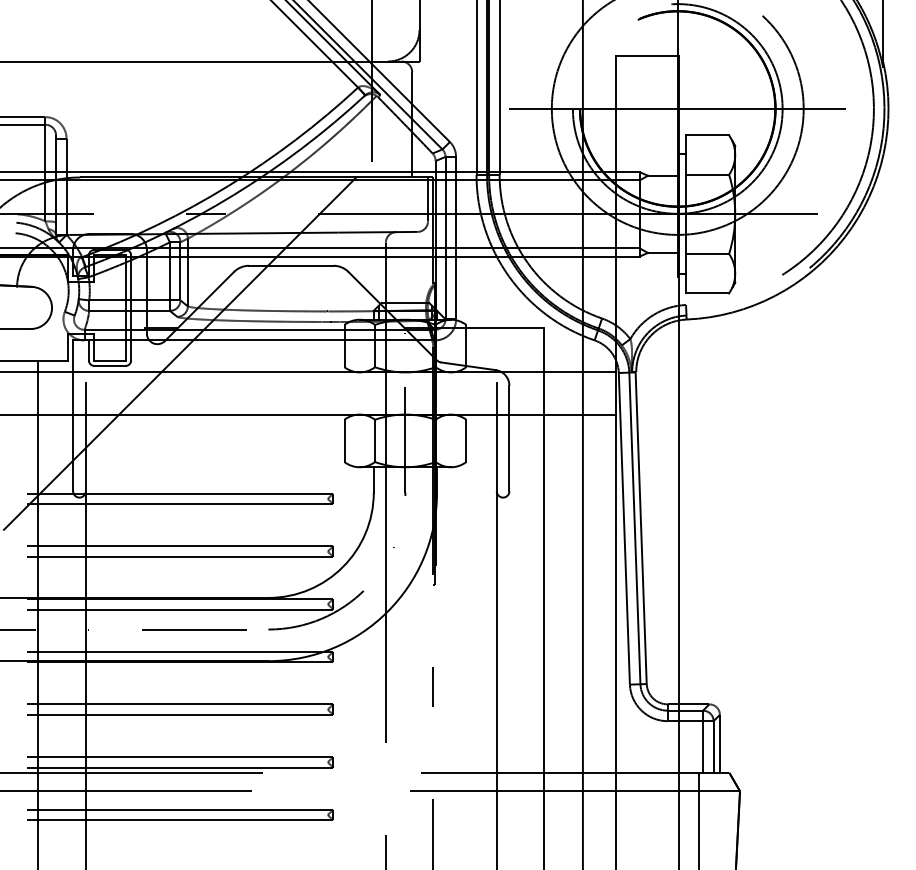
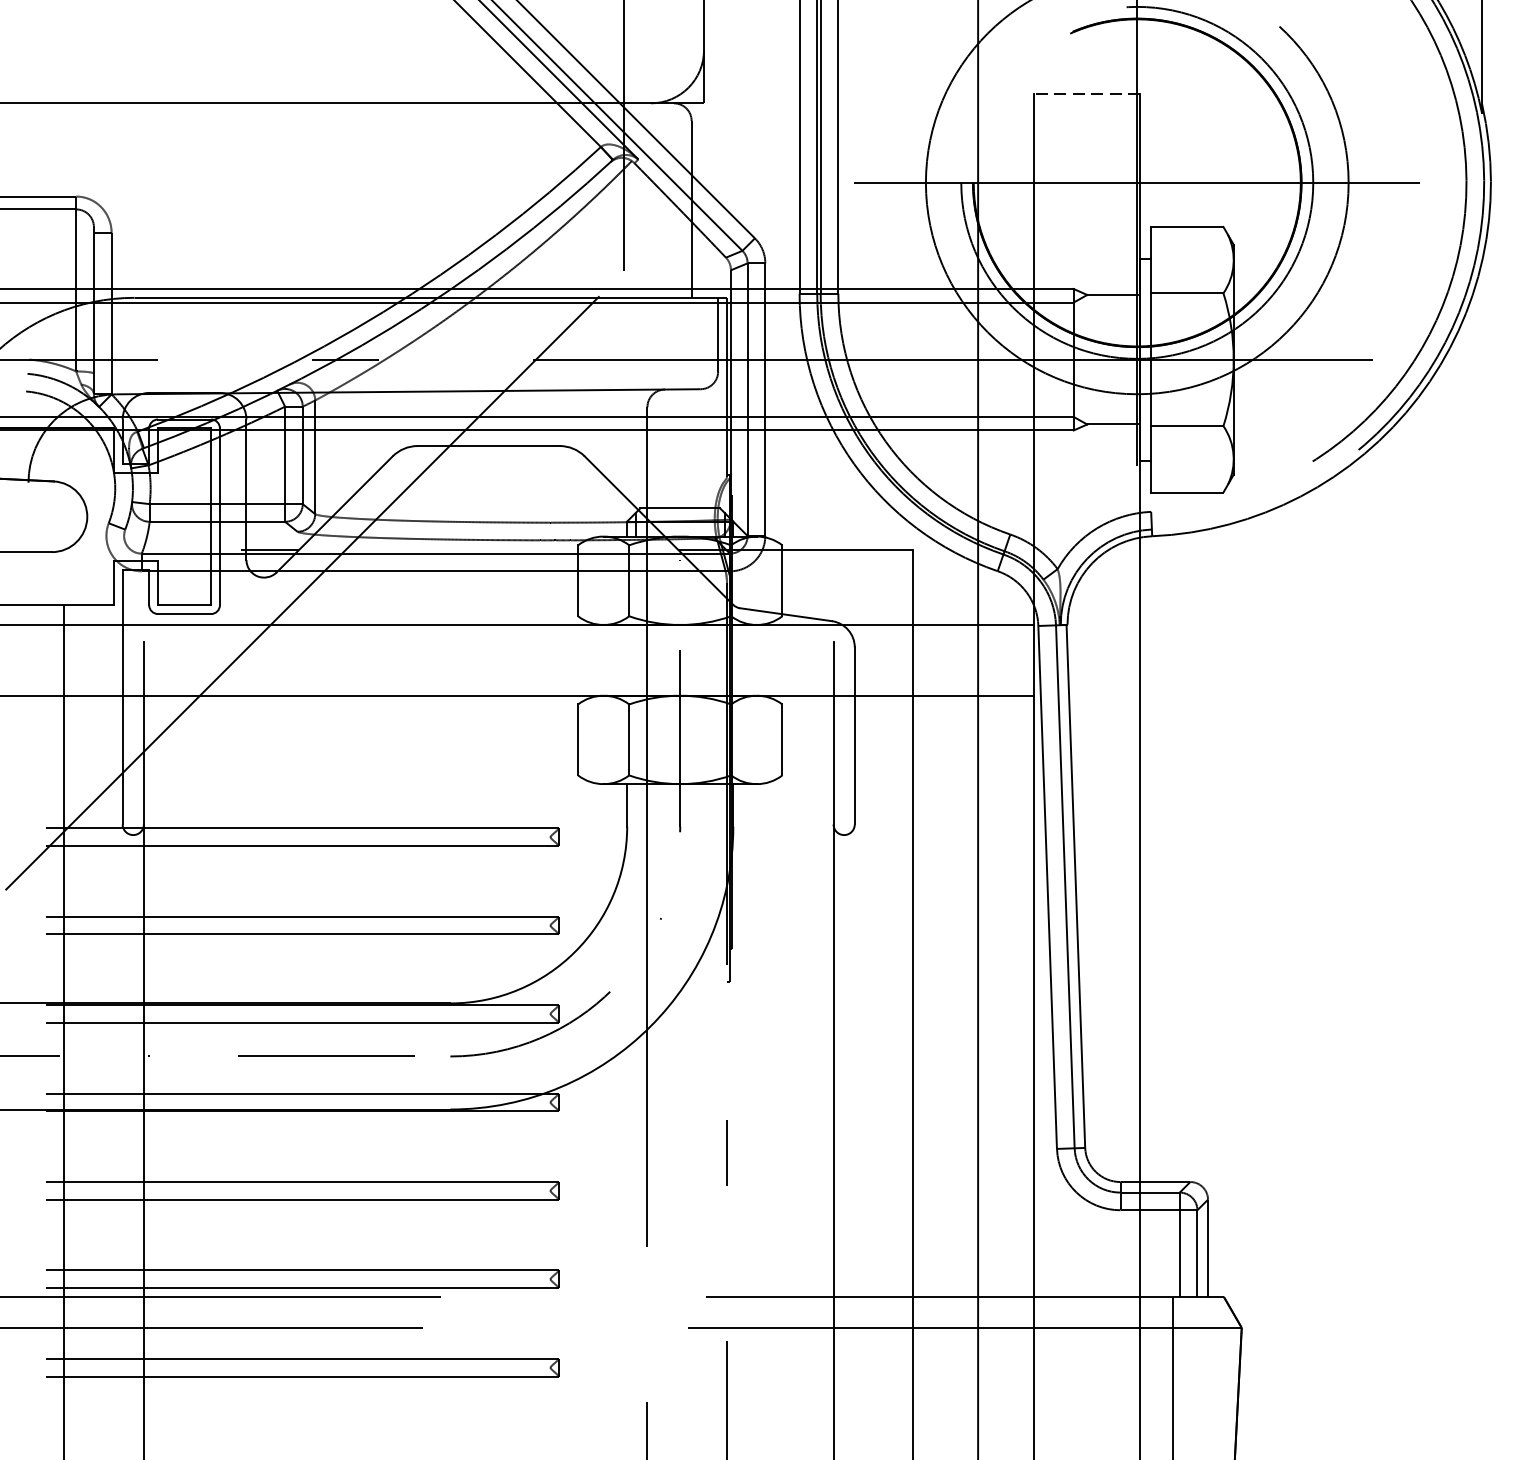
line: (647, 56) -> (1086, 94), solid -> dashed

